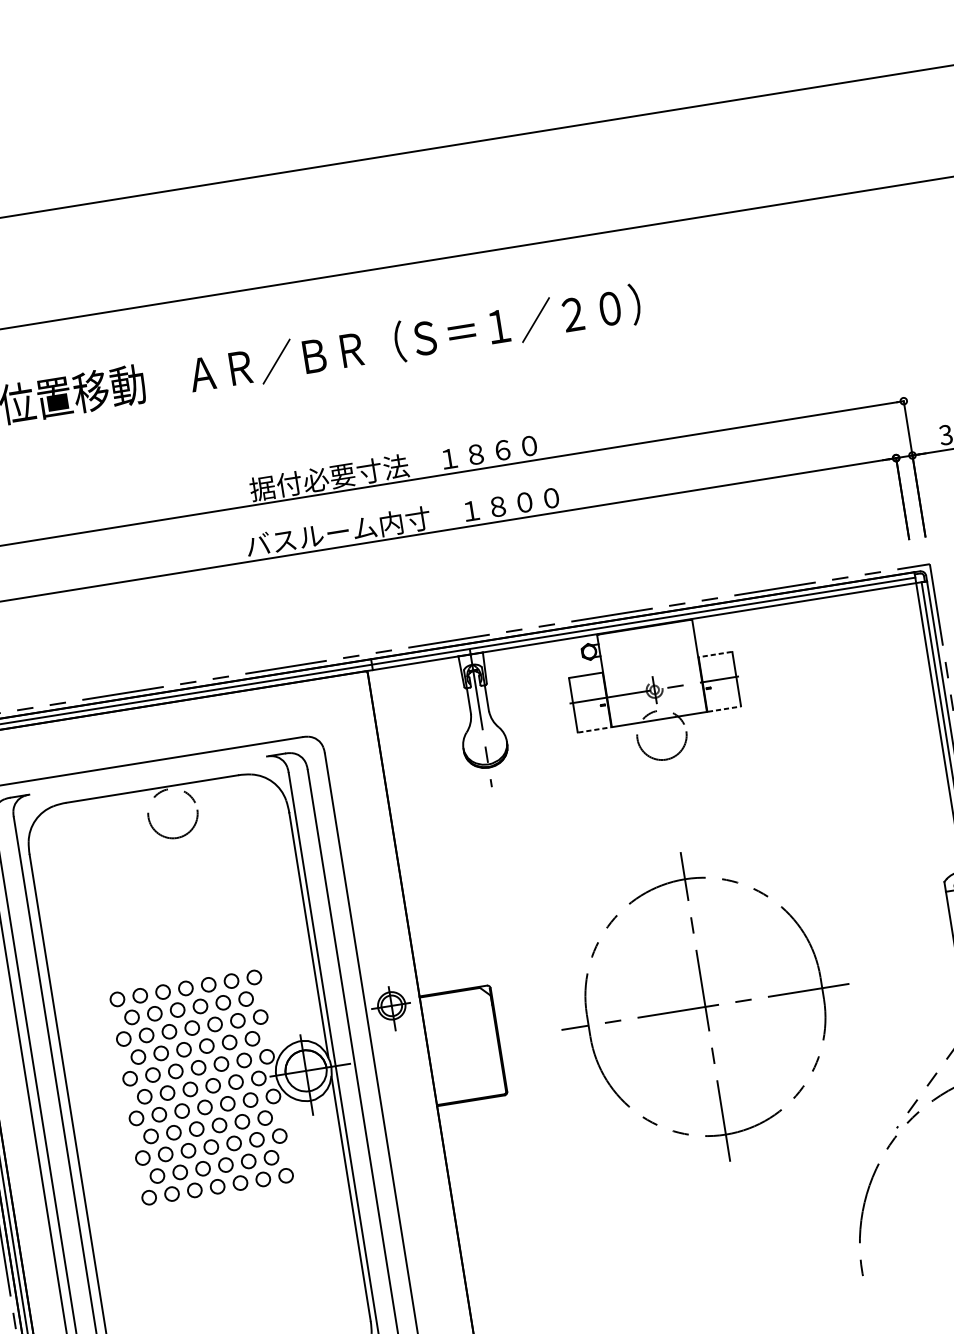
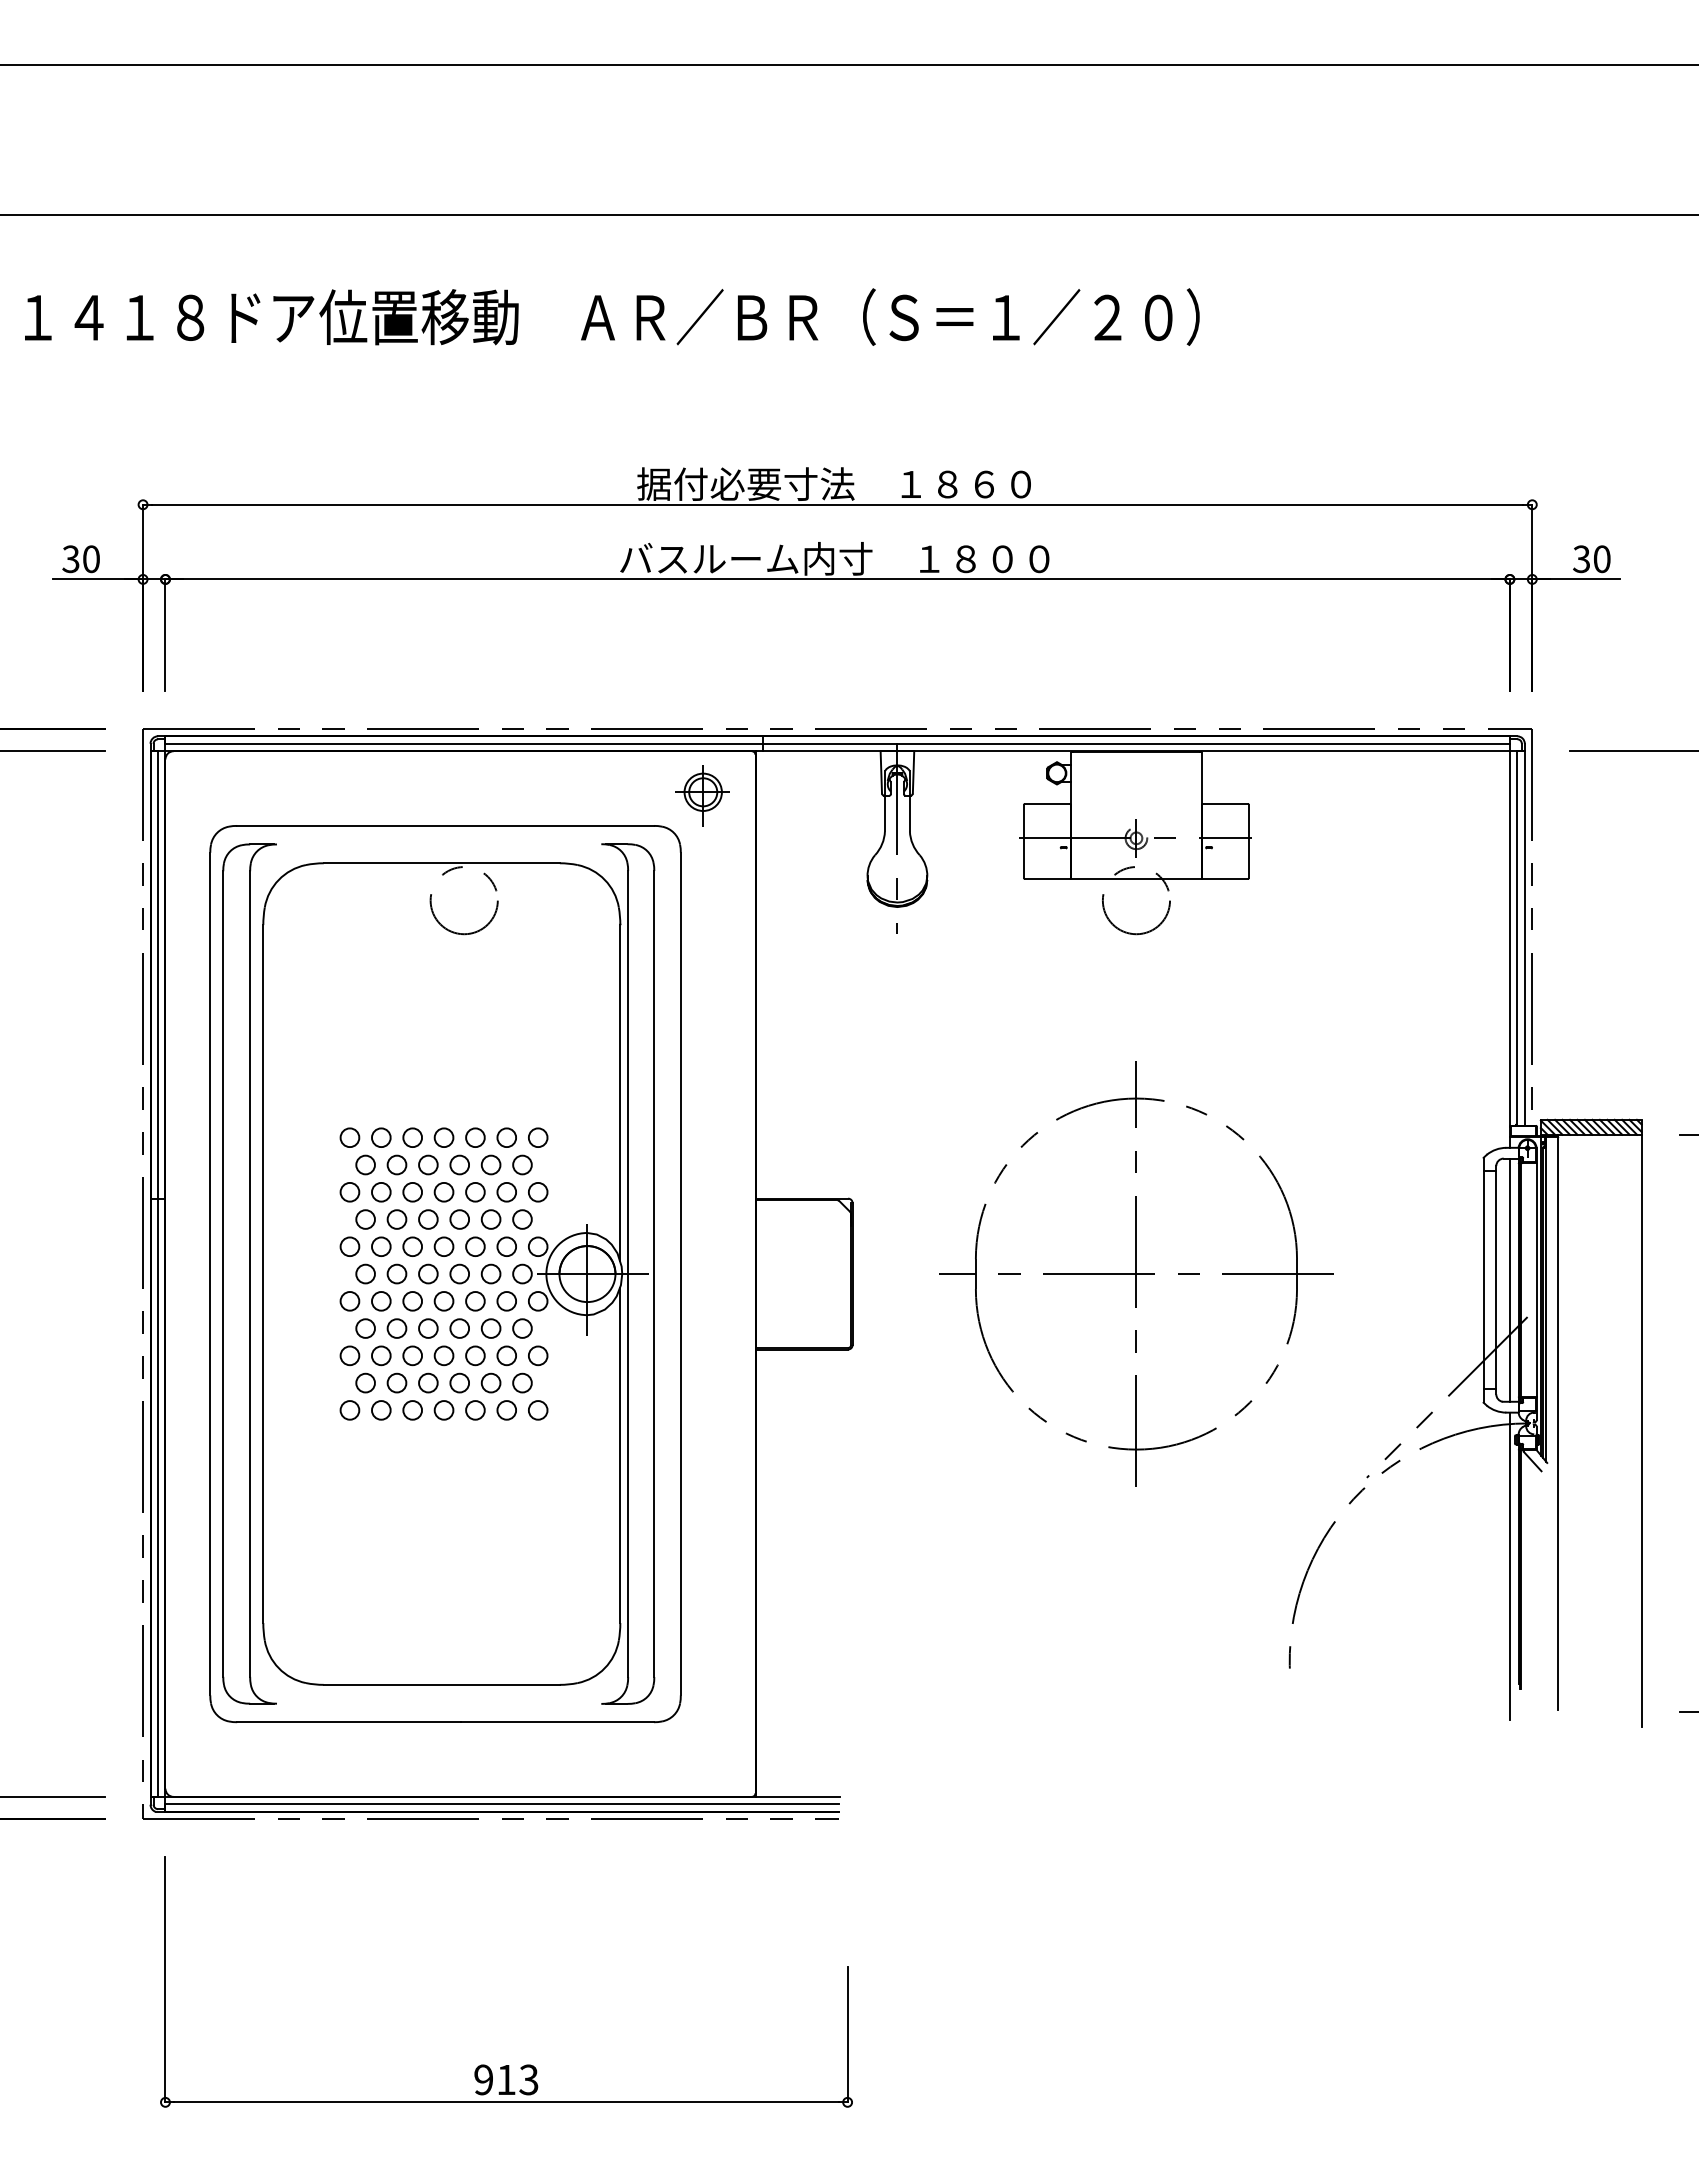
line: (715, 654) -> (1225, 803), dashed -> solid
line: (724, 709) -> (1226, 879), dashed -> solid
line: (594, 730) -> (1047, 879), dashed -> solid
part: (391, 1008) -> (702, 795), moved

